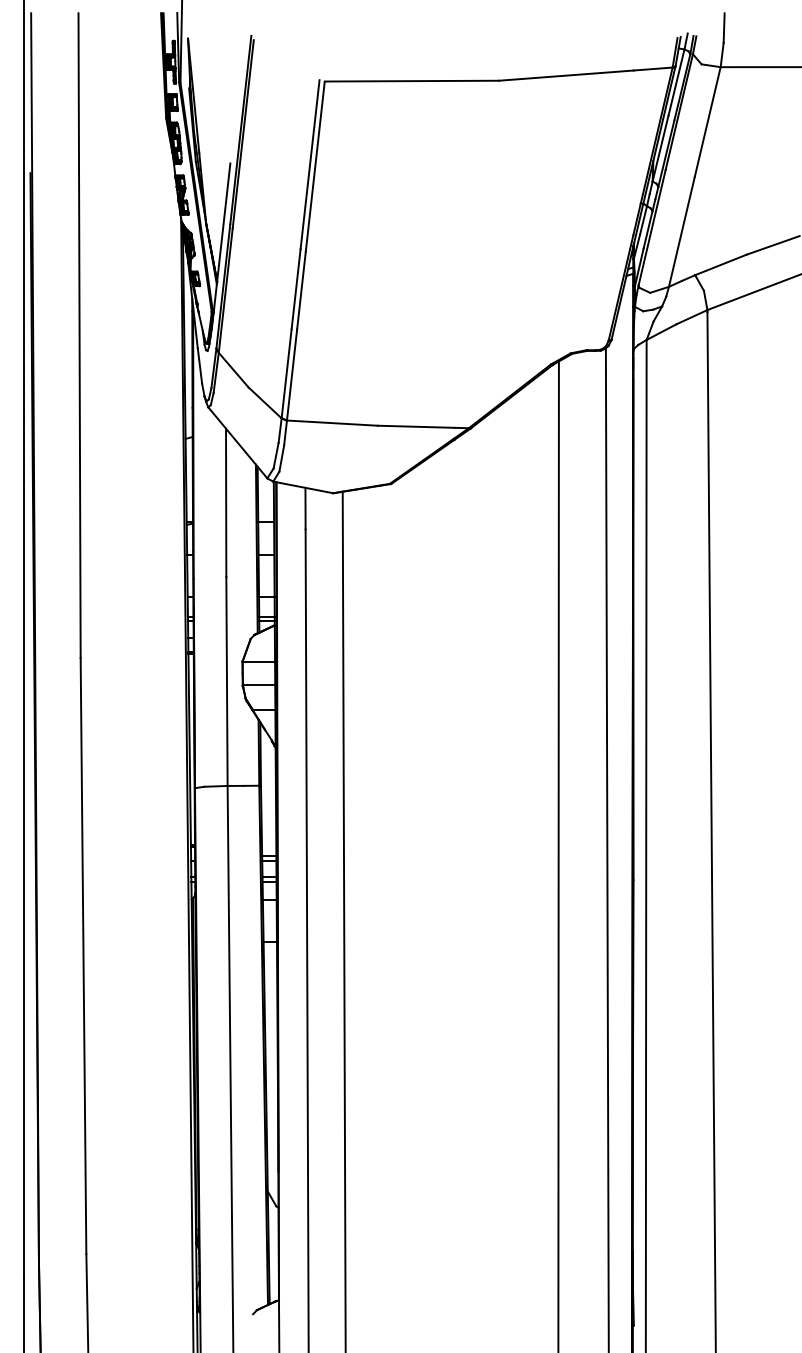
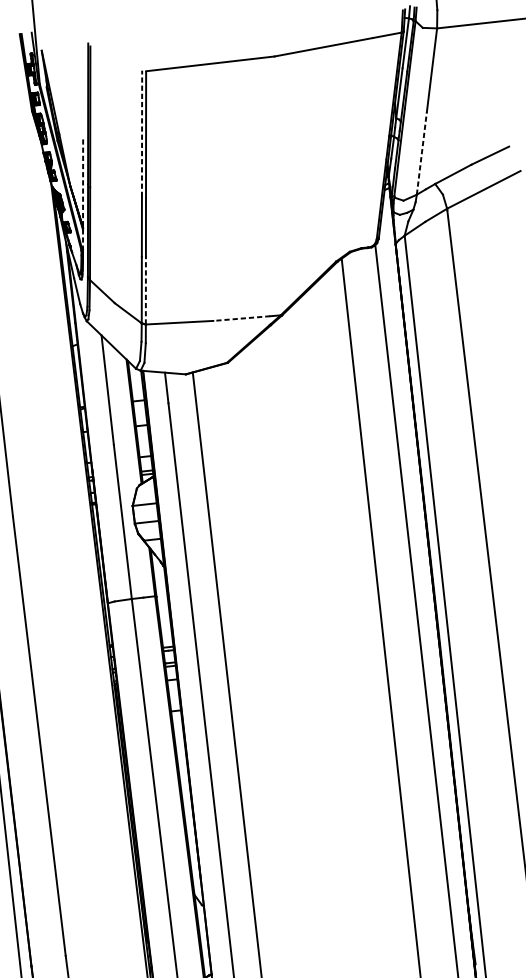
line: (310, 164) -> (142, 133), solid -> dashed
line: (681, 231) -> (421, 152), solid -> dashed
line: (222, 236) -> (83, 193), solid -> dashed
line: (292, 375) -> (146, 290), solid -> dashed
line: (416, 426) -> (241, 318), solid -> dashed

